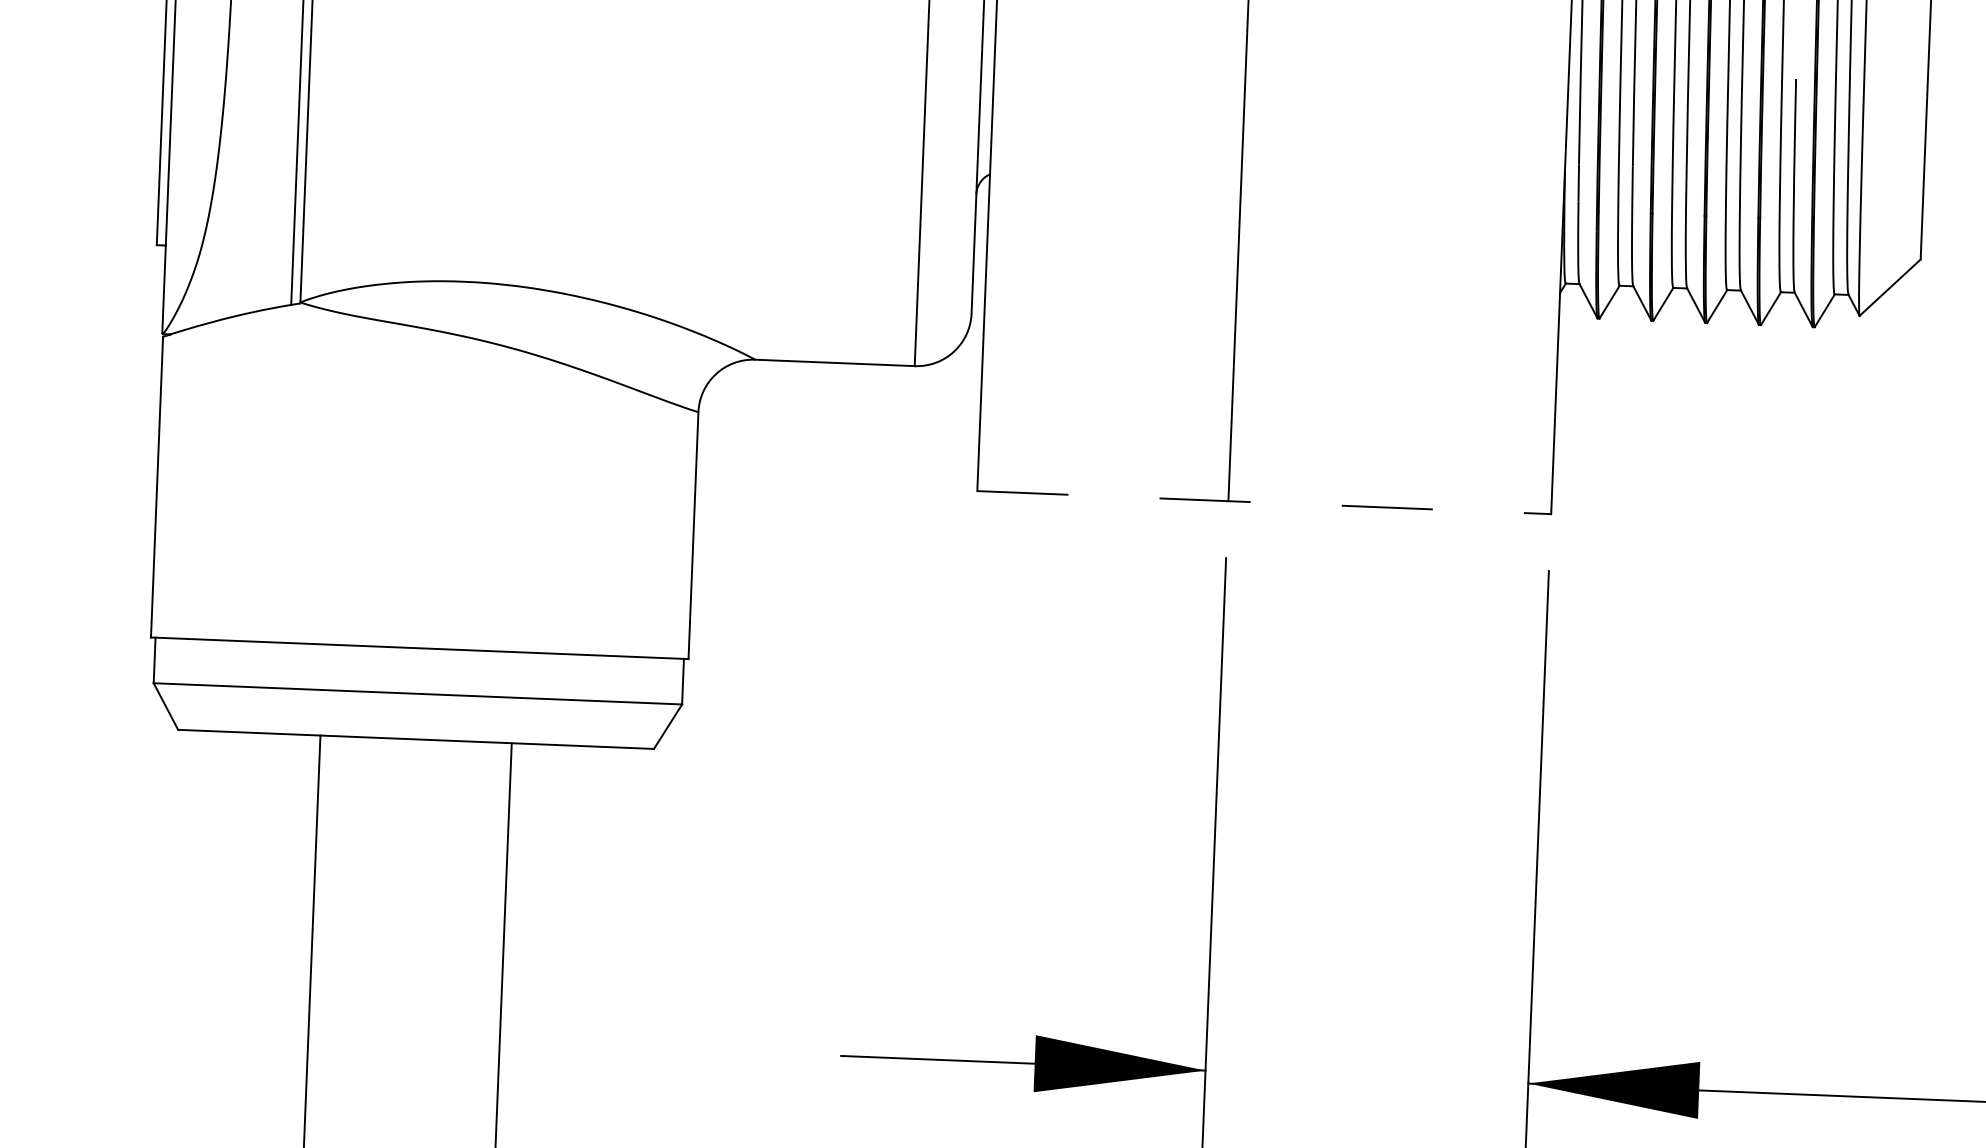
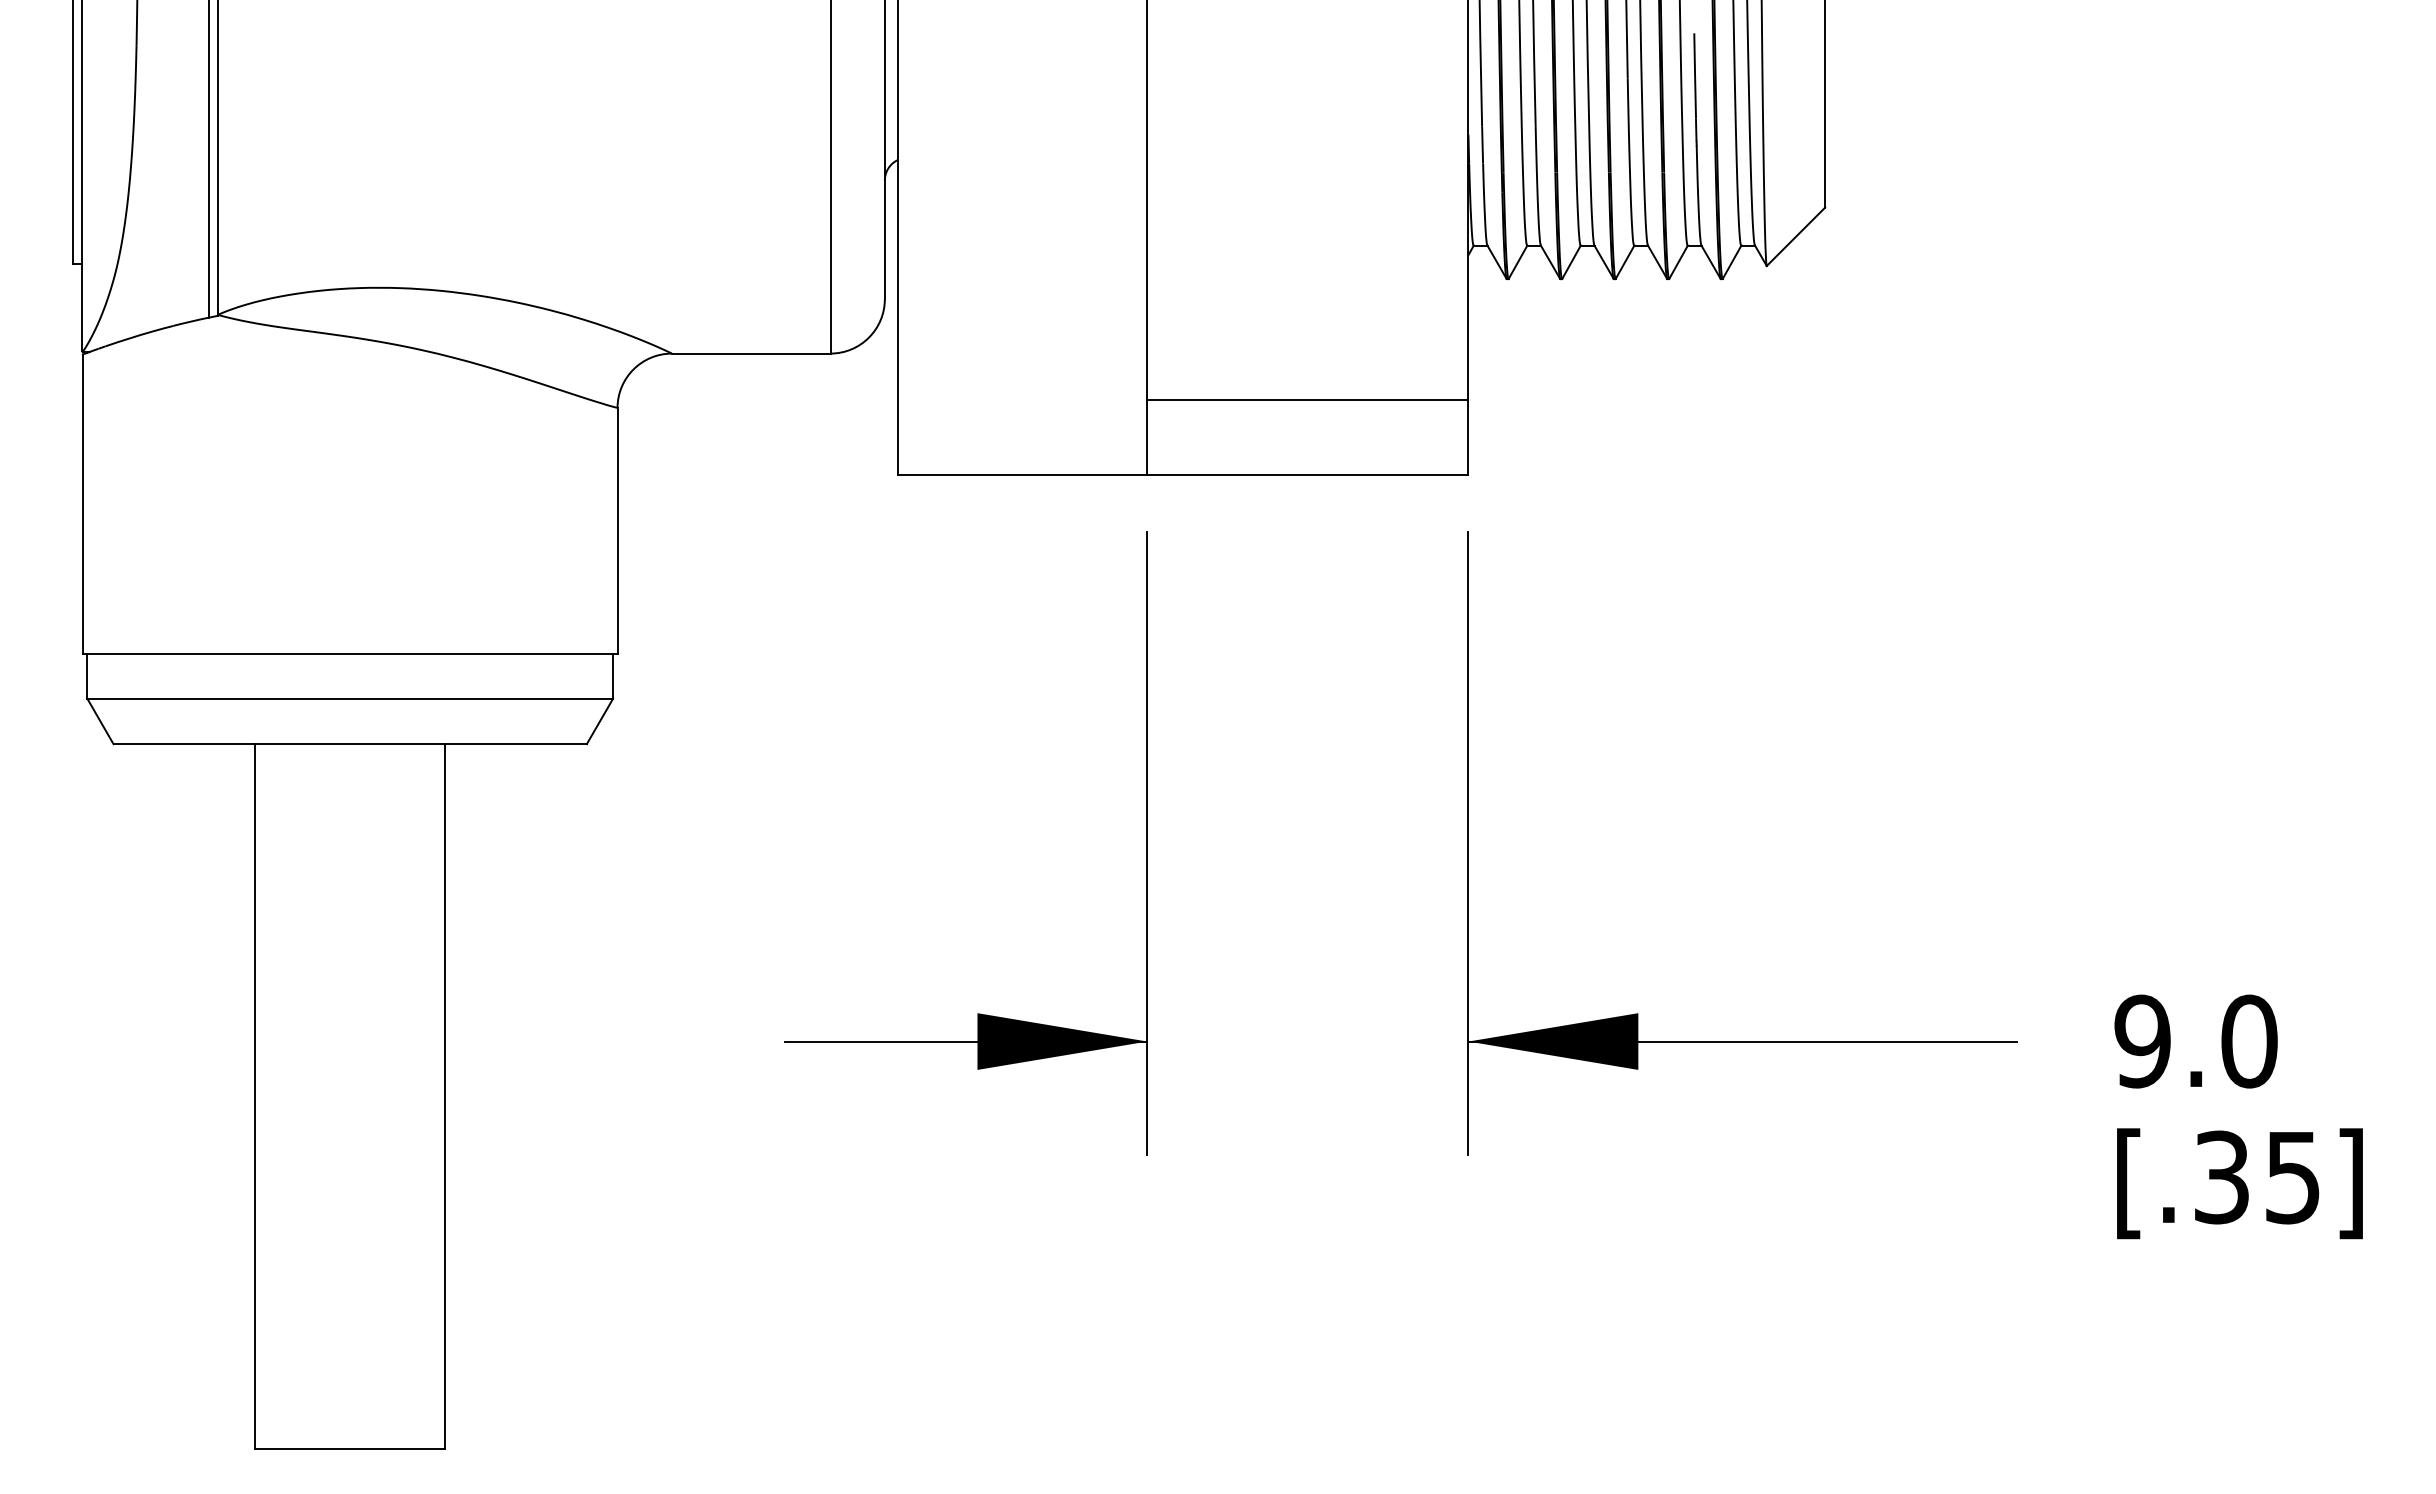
line: (1392, 431) -> (1307, 399), added
line: (1264, 502) -> (1183, 475), dashed -> solid

